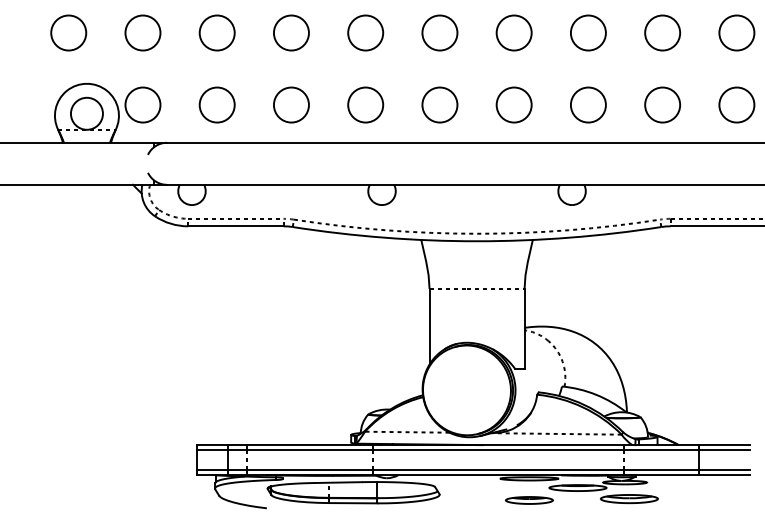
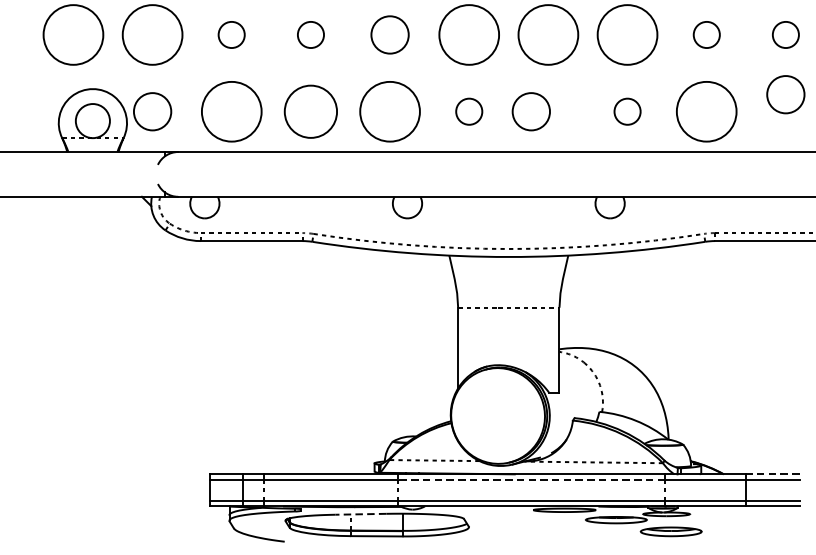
circle: (68, 32) -> (73, 34), size x1.6
circle: (142, 32) -> (152, 34), size x1.6
circle: (216, 32) -> (231, 34), size x0.7
circle: (291, 32) -> (310, 34), size x0.7
circle: (439, 32) -> (468, 34), size x1.6
circle: (513, 32) -> (547, 34), size x1.6
circle: (587, 32) -> (626, 34), size x1.6
circle: (662, 32) -> (706, 34), size x0.7
circle: (736, 32) -> (785, 34), size x0.7
circle: (216, 104) -> (231, 111), size x1.6
circle: (291, 104) -> (310, 111), size x1.4
circle: (365, 104) -> (389, 111), size x1.6
circle: (439, 104) -> (468, 111), size x0.7
circle: (513, 104) -> (530, 111), moved
circle: (588, 104) -> (627, 111), size x0.7
circle: (662, 104) -> (706, 111), size x1.6
circle: (736, 104) -> (785, 94), moved
line: (723, 445) -> (771, 474), solid -> dashed
line: (497, 450) -> (530, 480), solid -> dashed
line: (338, 482) -> (361, 514), solid -> dashed
part: (529, 500) -> (564, 533), removed

